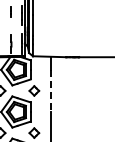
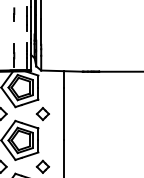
line: (51, 91) -> (64, 114), dashed -> solid

